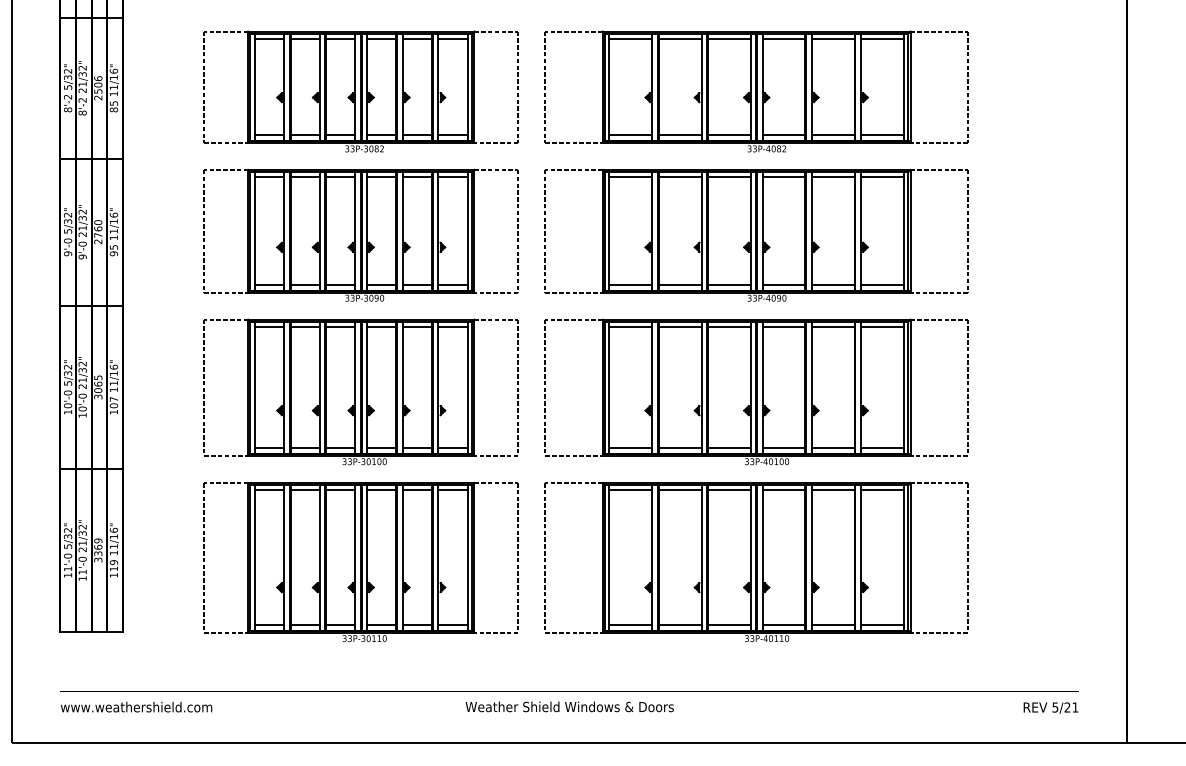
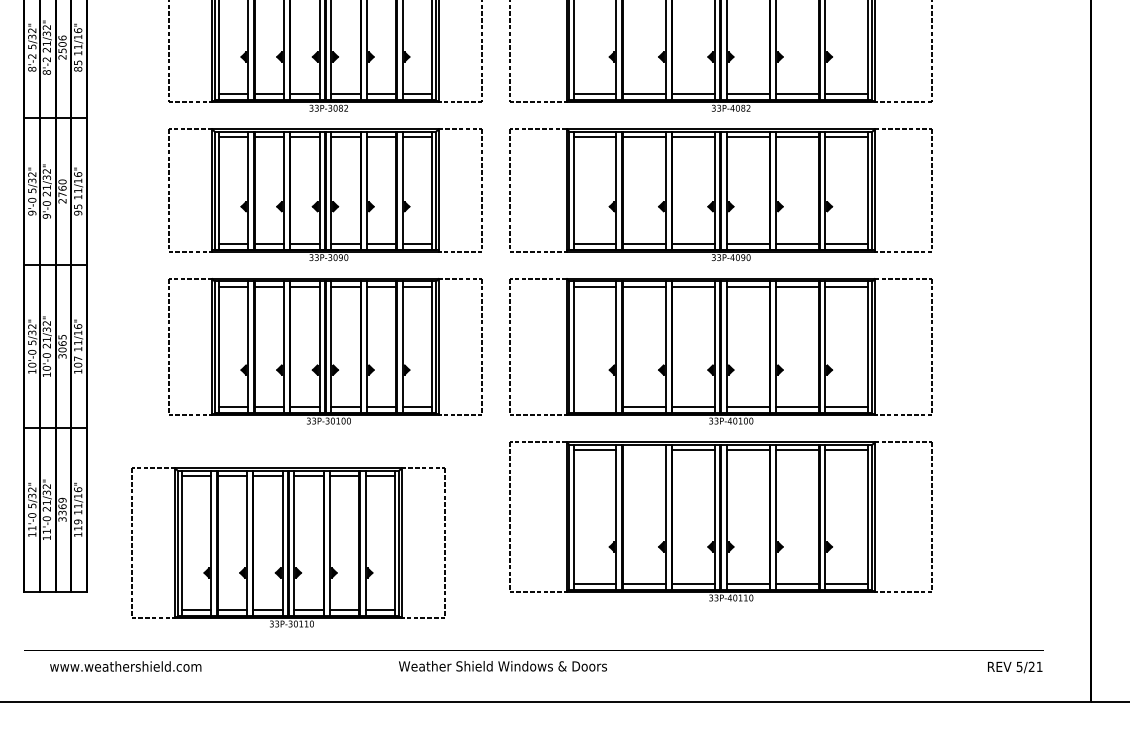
line: (630, 448) -> (594, 407), removed
line: (679, 490) -> (643, 449), removed
part: (360, 562) -> (287, 547), moved
text: (136, 706) -> (125, 665), moved
text: (569, 706) -> (502, 665), moved

